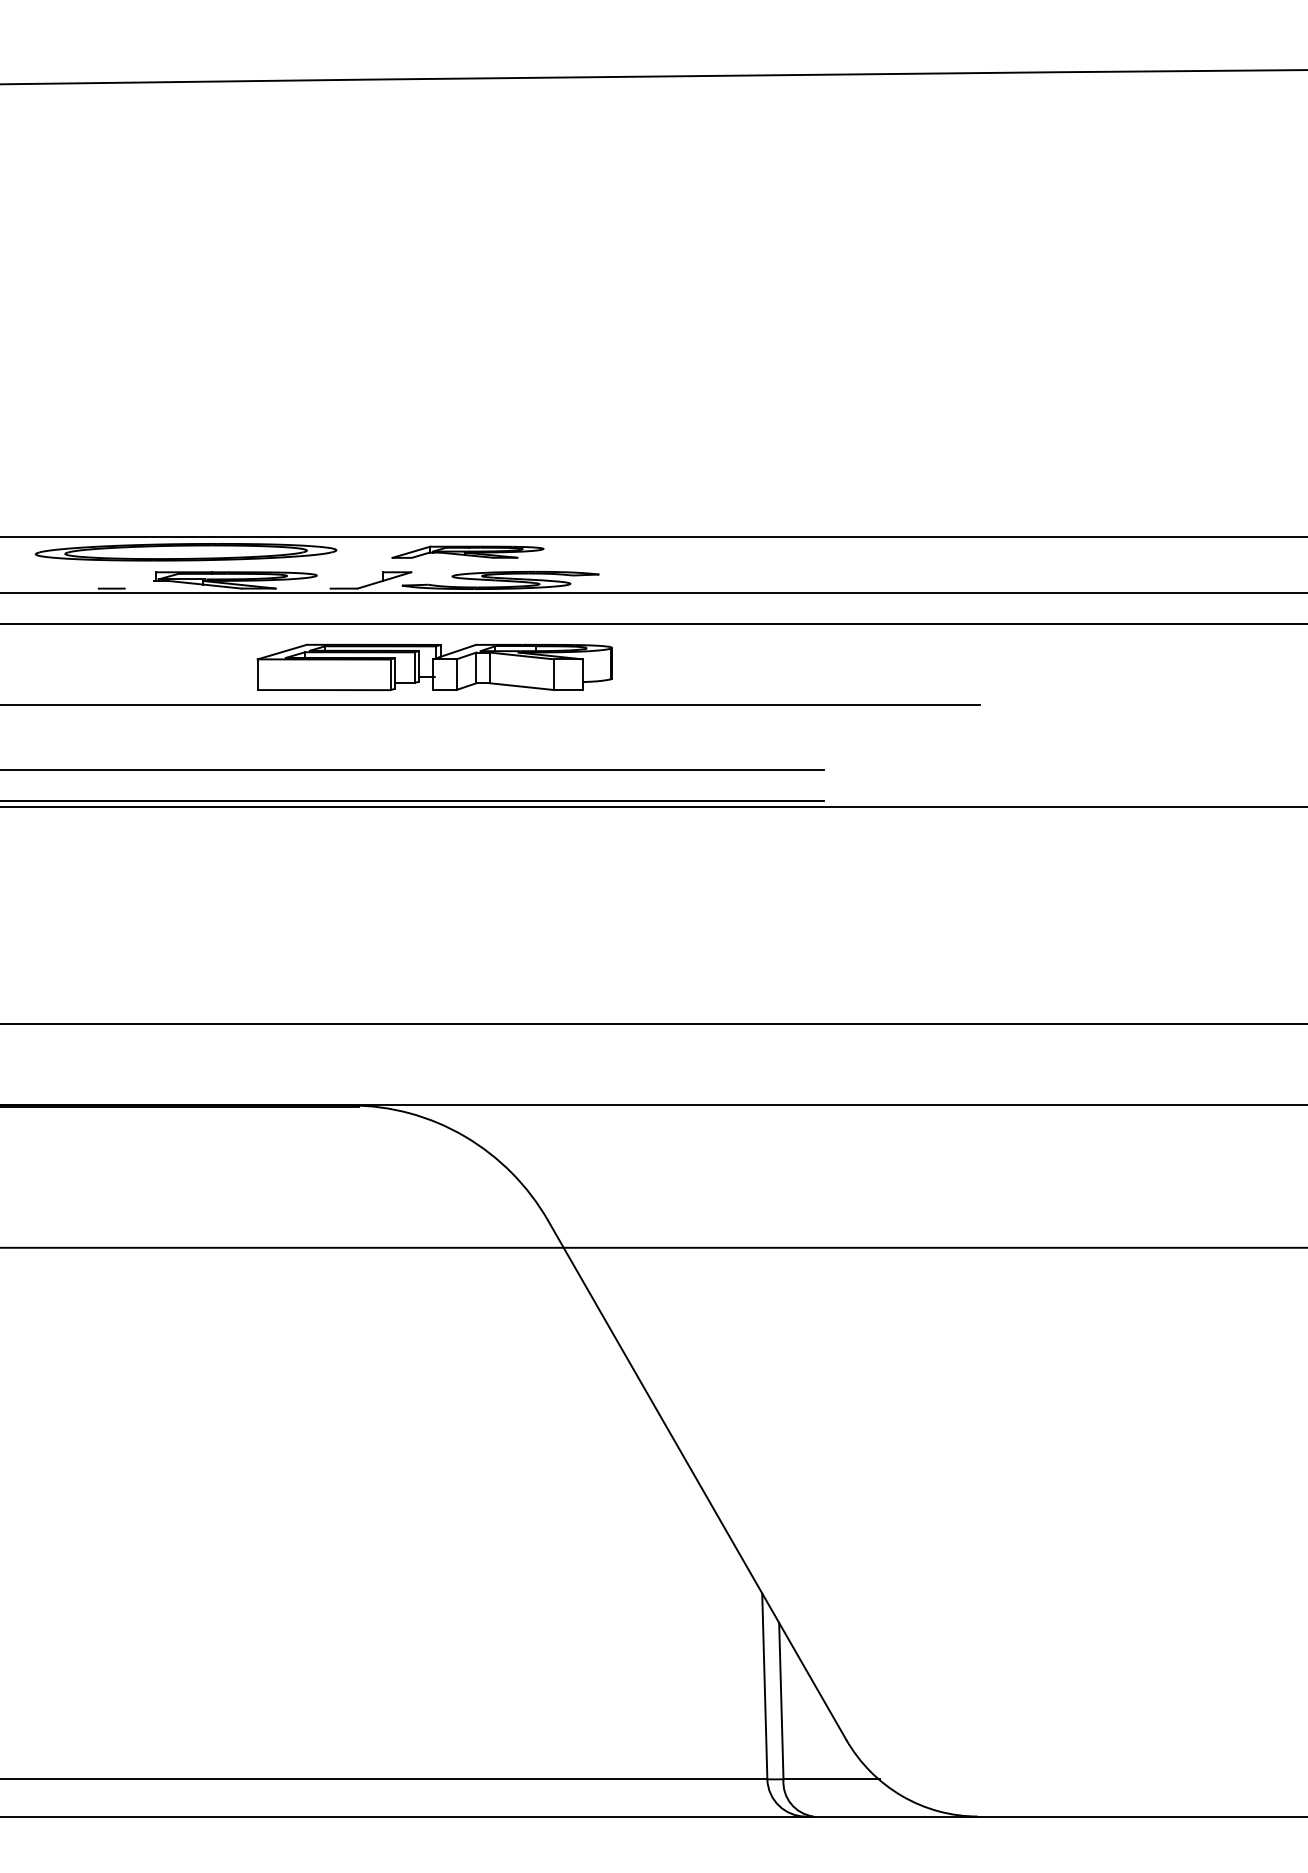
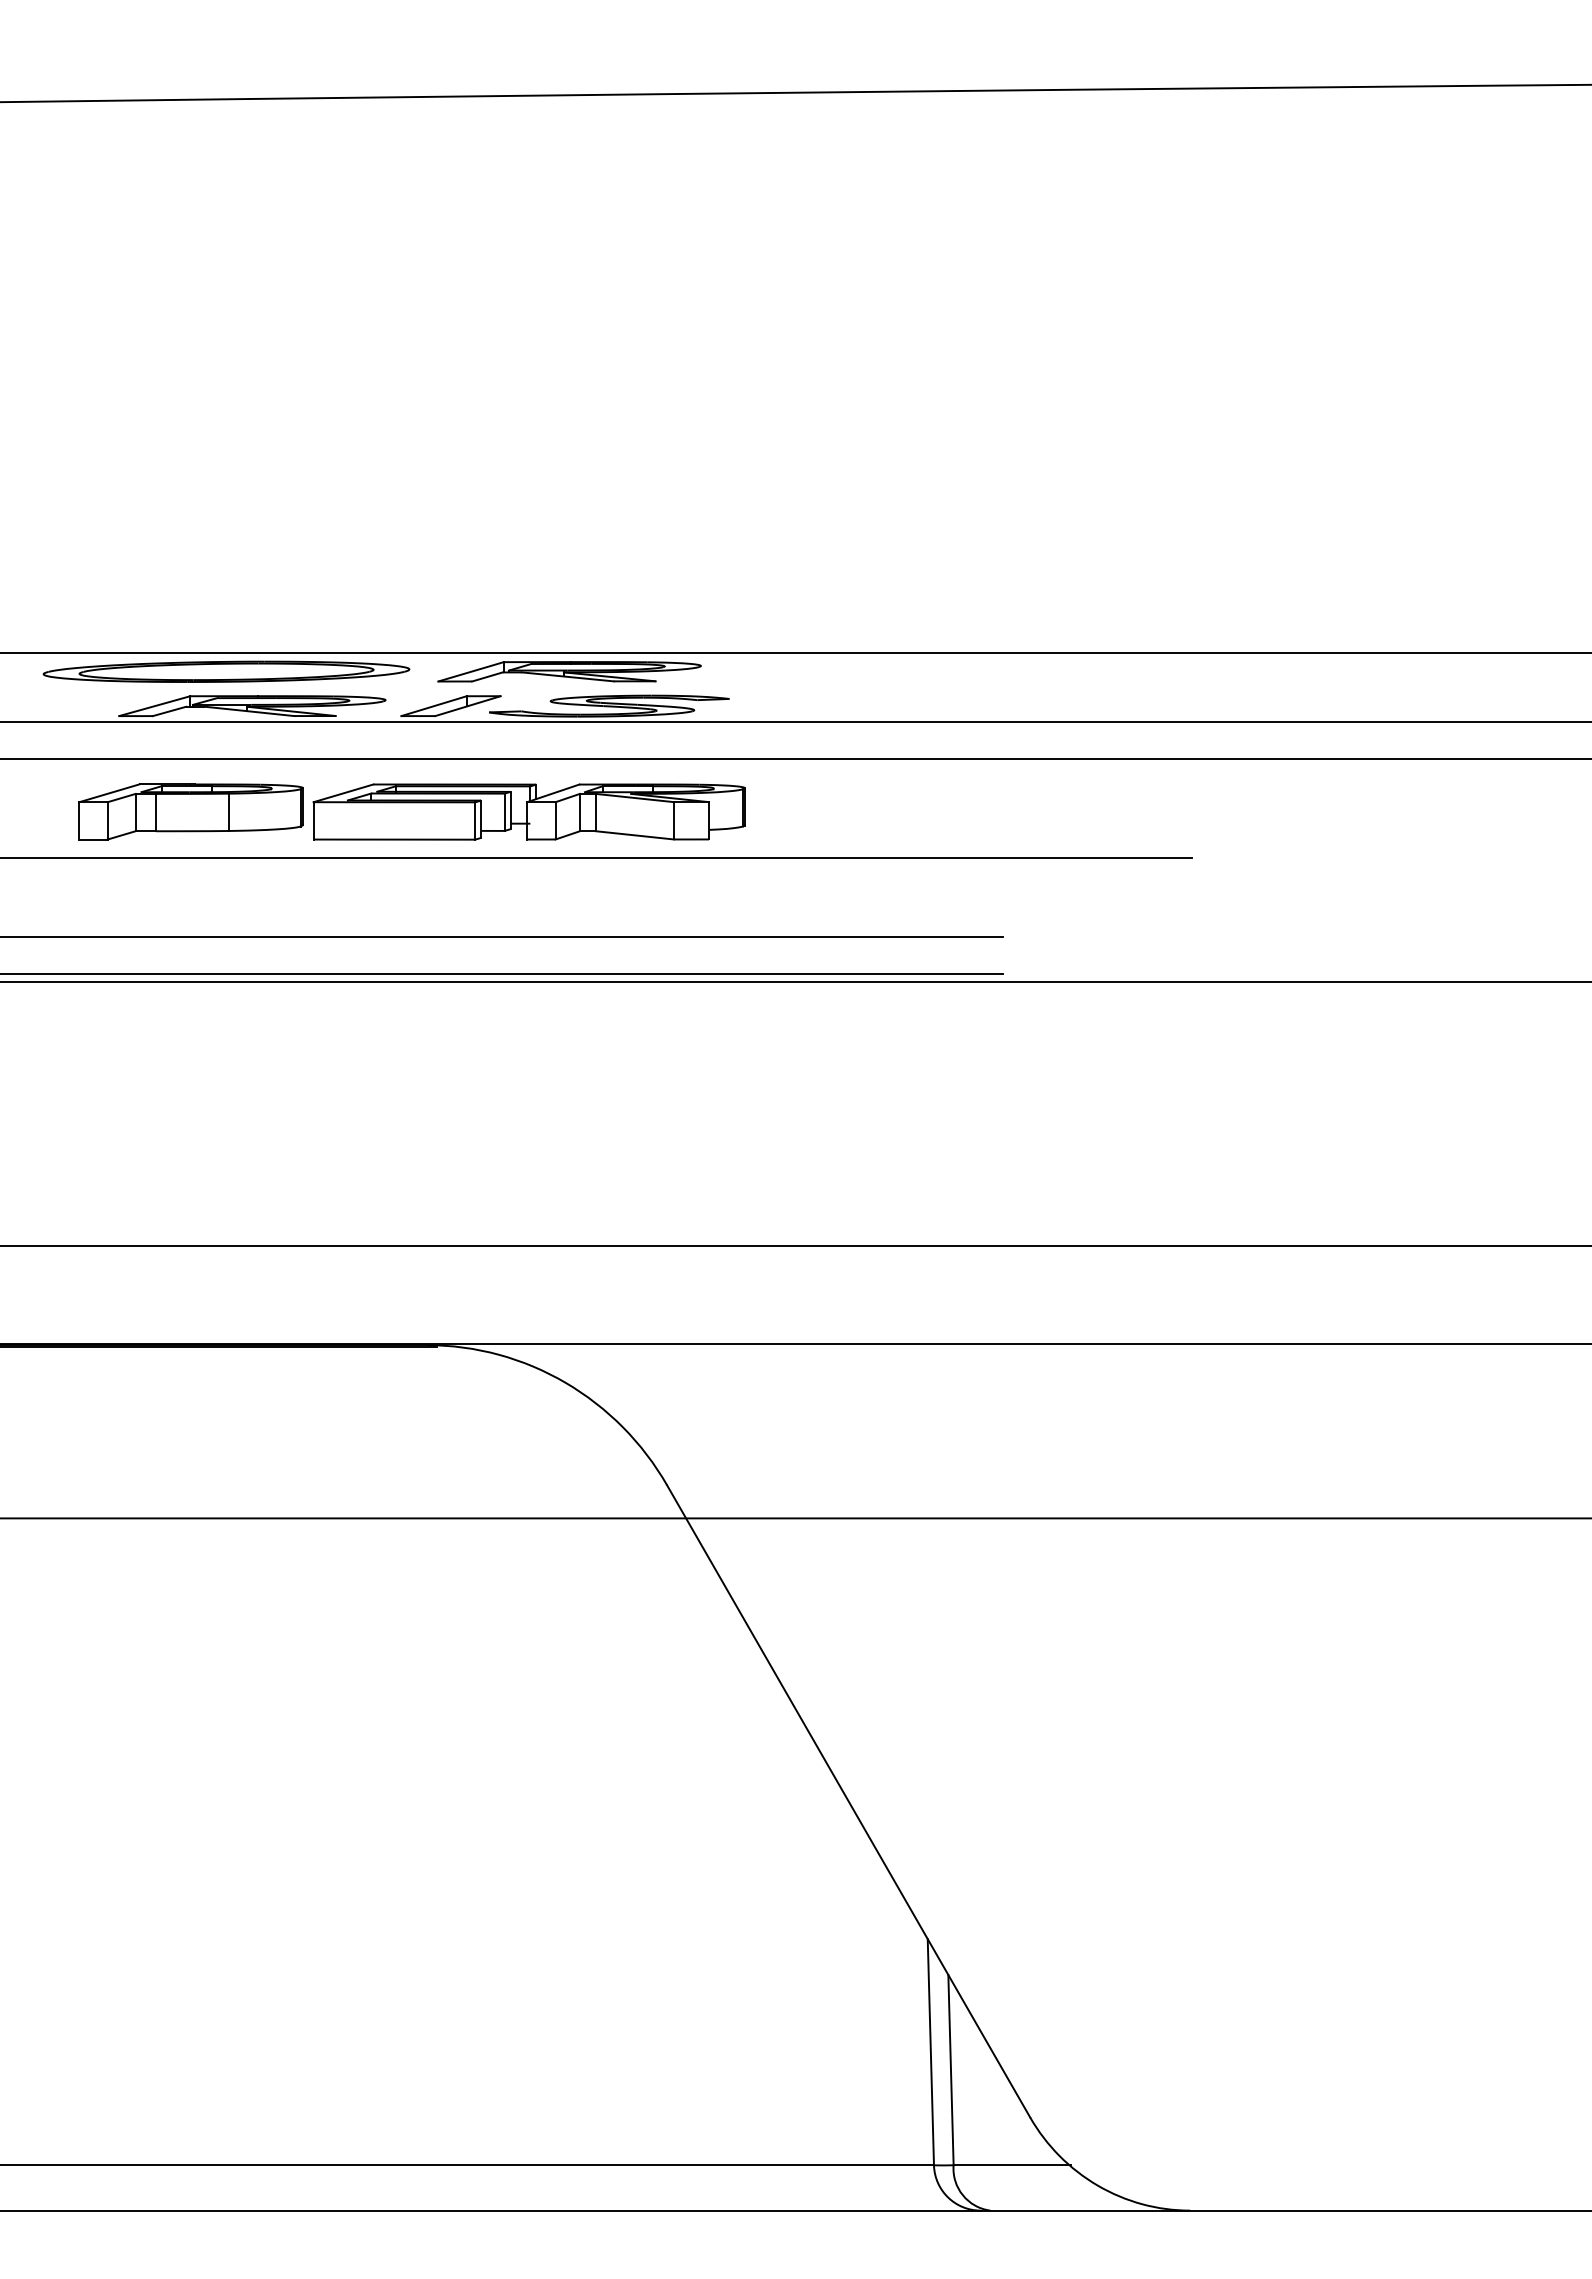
part: (467, 551) -> (569, 671), size x1.43
line: (126, 580) -> (154, 706), added
line: (356, 580) -> (433, 706), added
line: (139, 584) -> (169, 711), added
part: (156, 667) -> (190, 811), added

